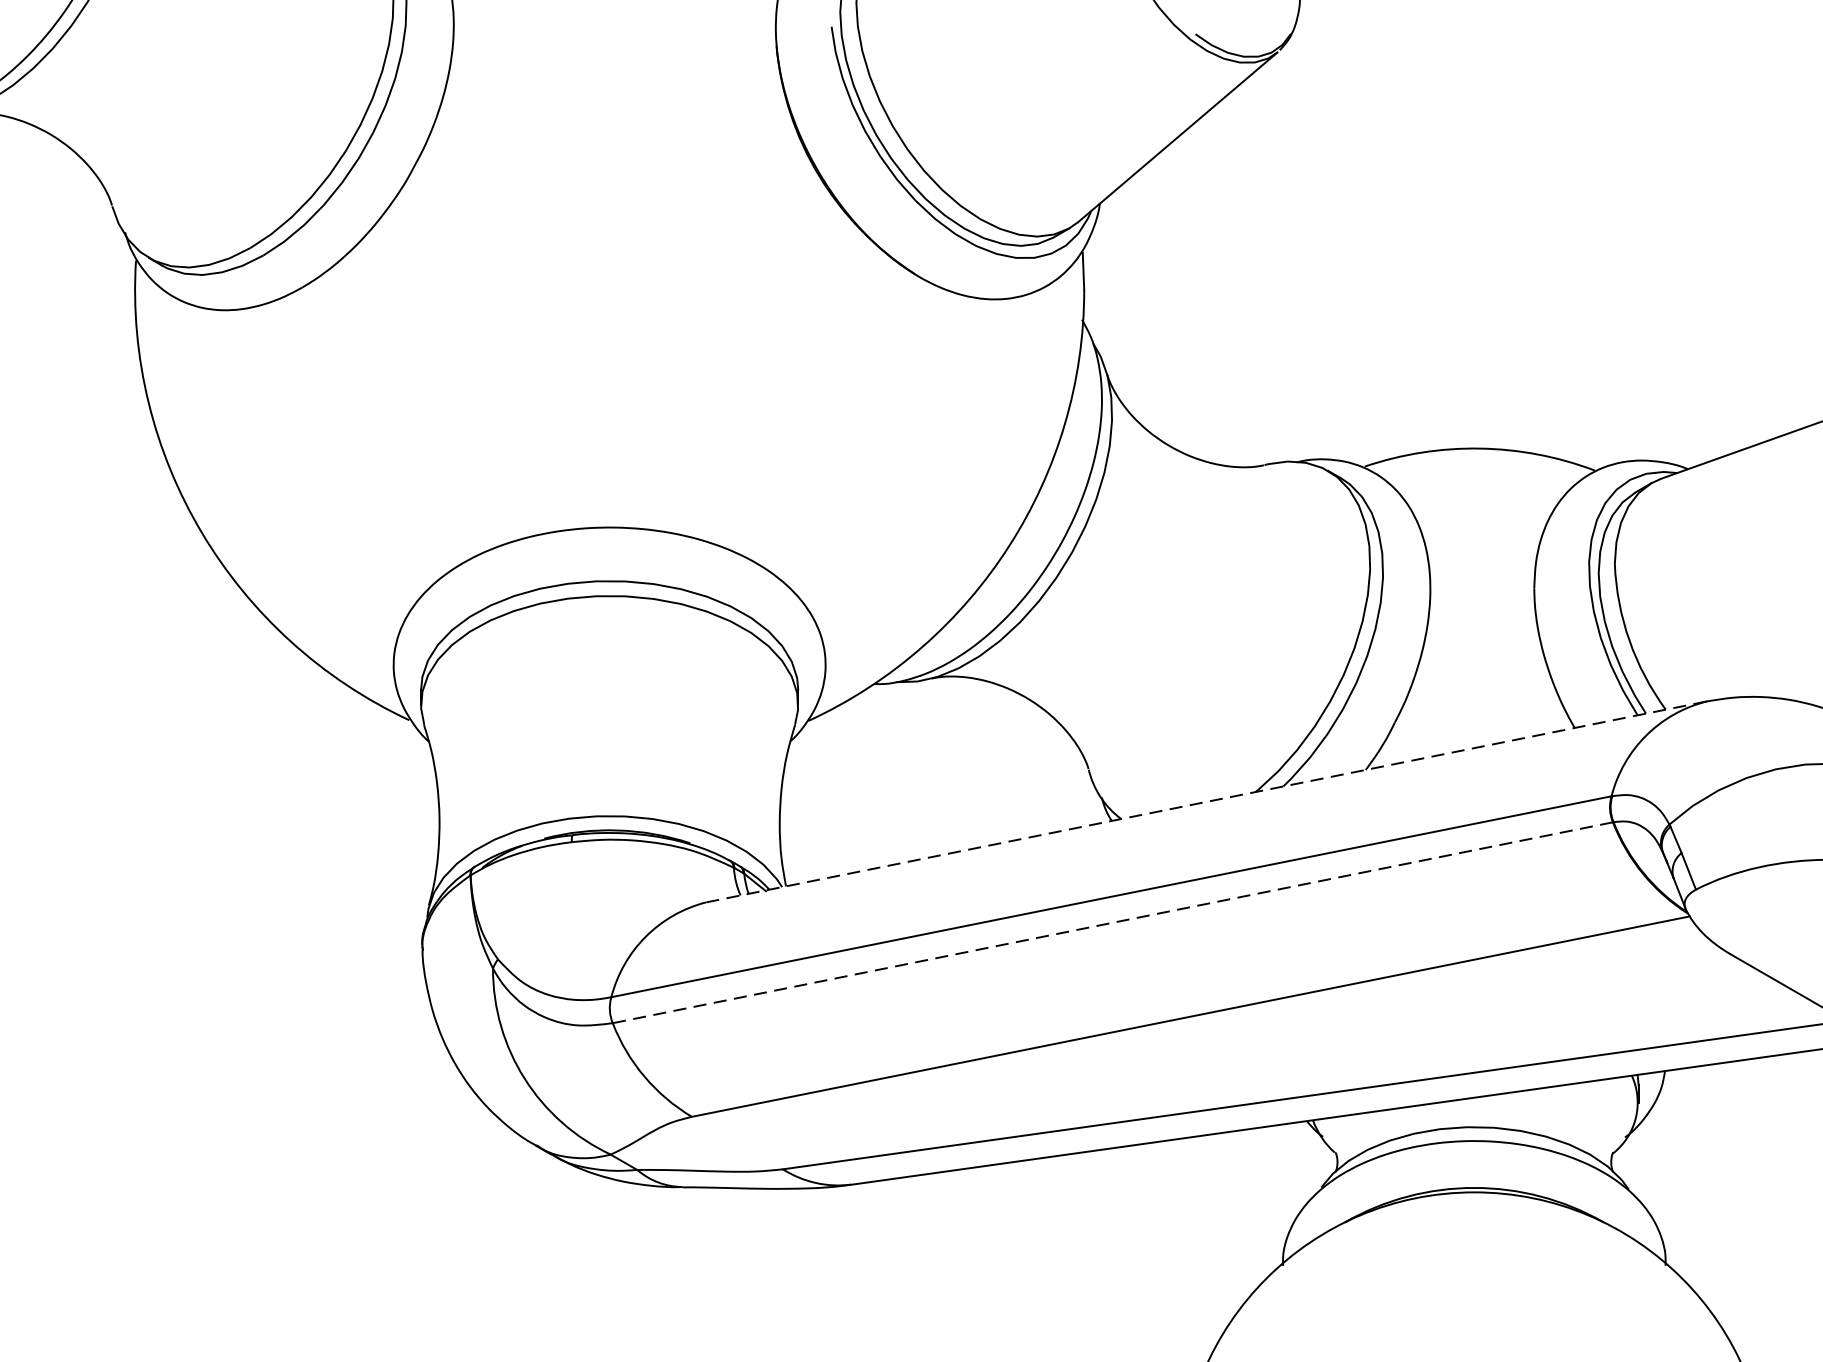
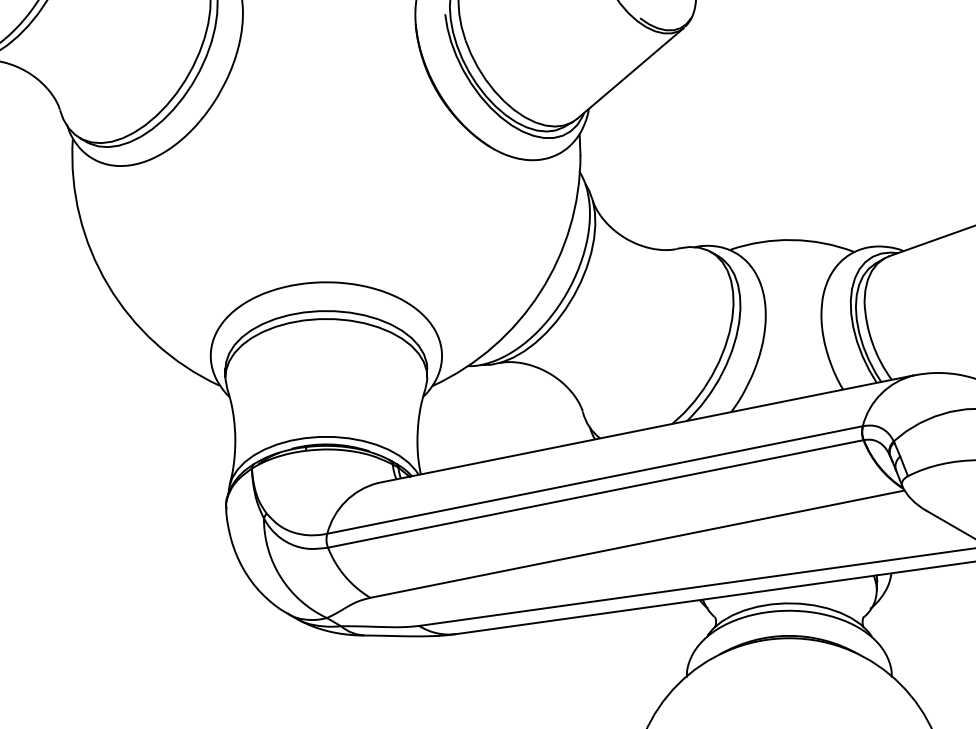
line: (1205, 802) -> (645, 429), dashed -> solid
line: (1112, 923) -> (595, 494), dashed -> solid

